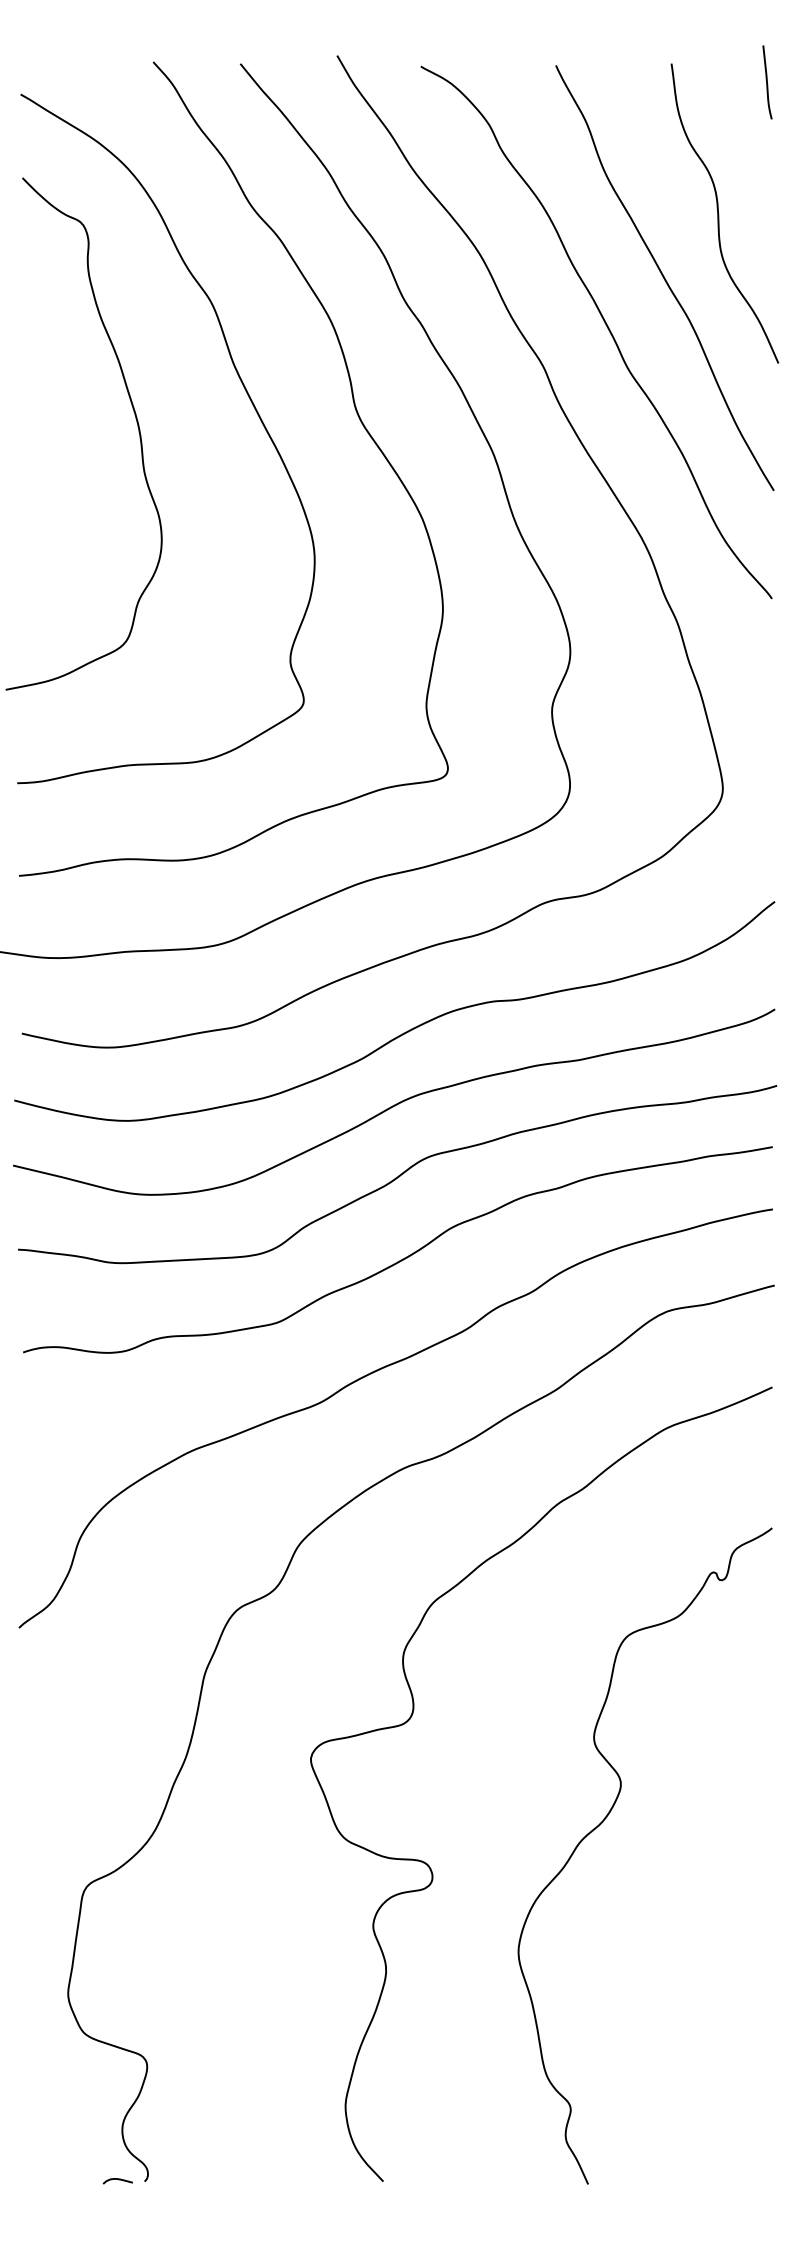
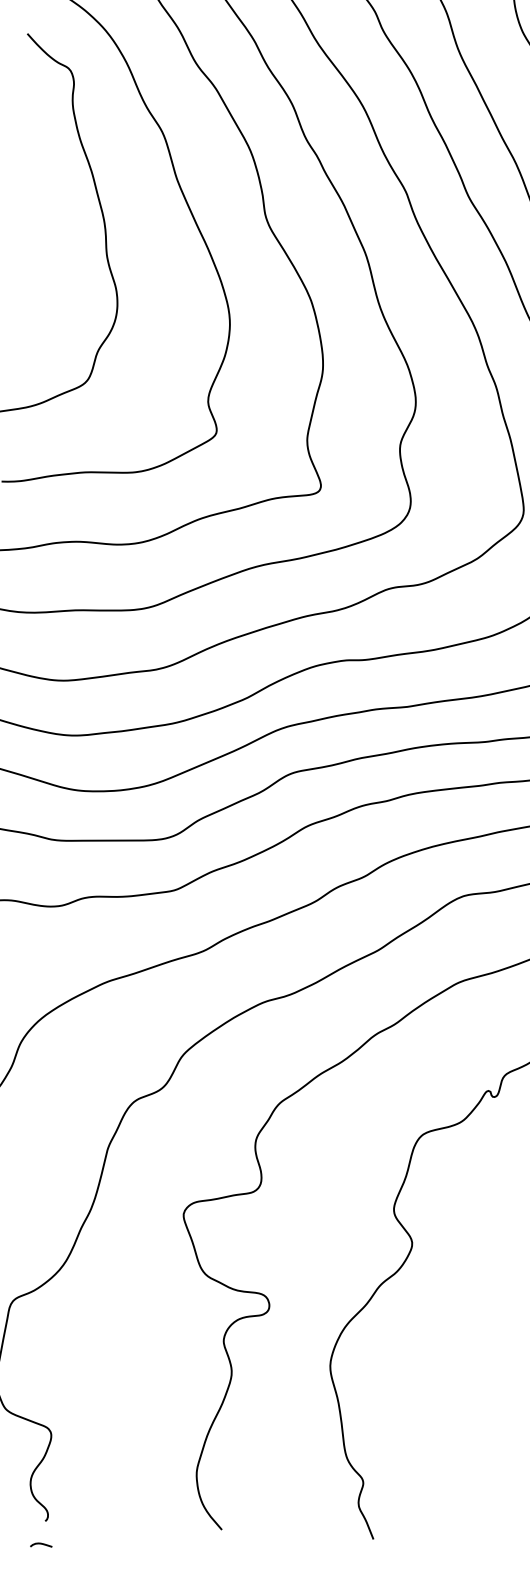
curve: (118, 2180) -> (41, 1544), moved

